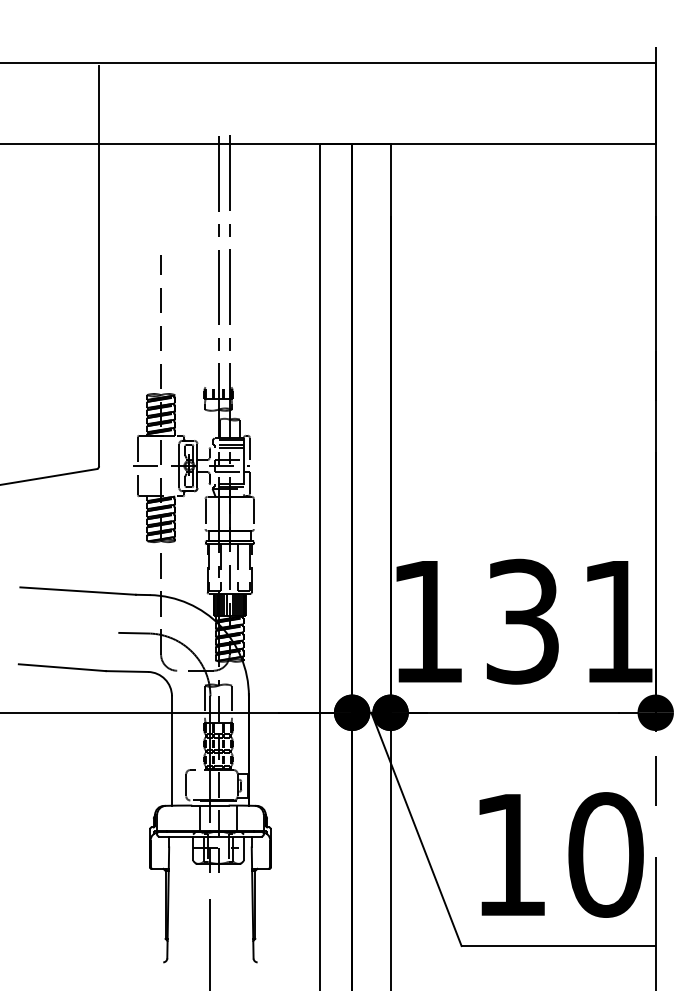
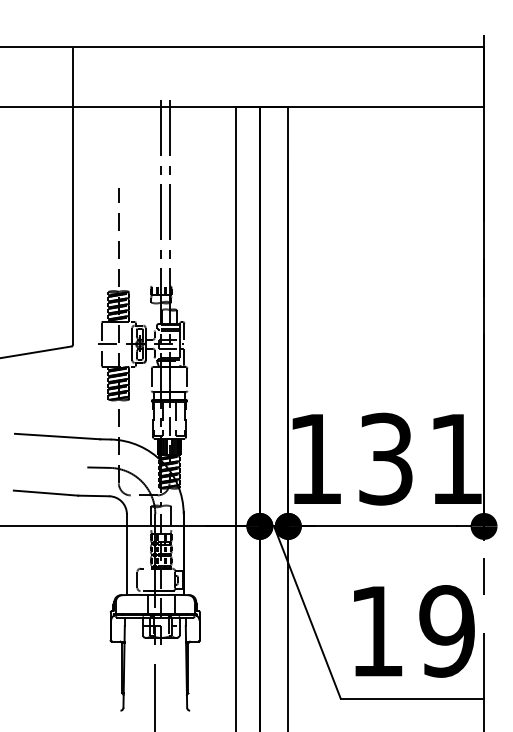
text: (605, 854) -> (446, 631), 10 -> 19

